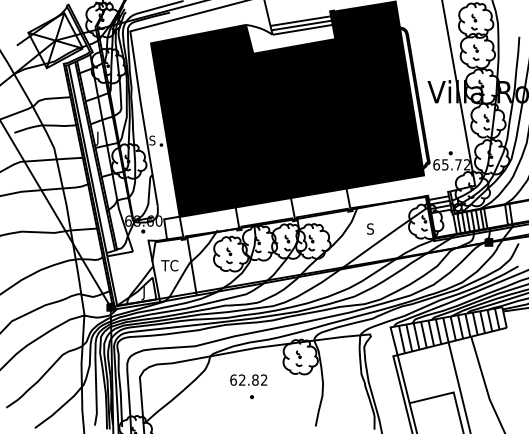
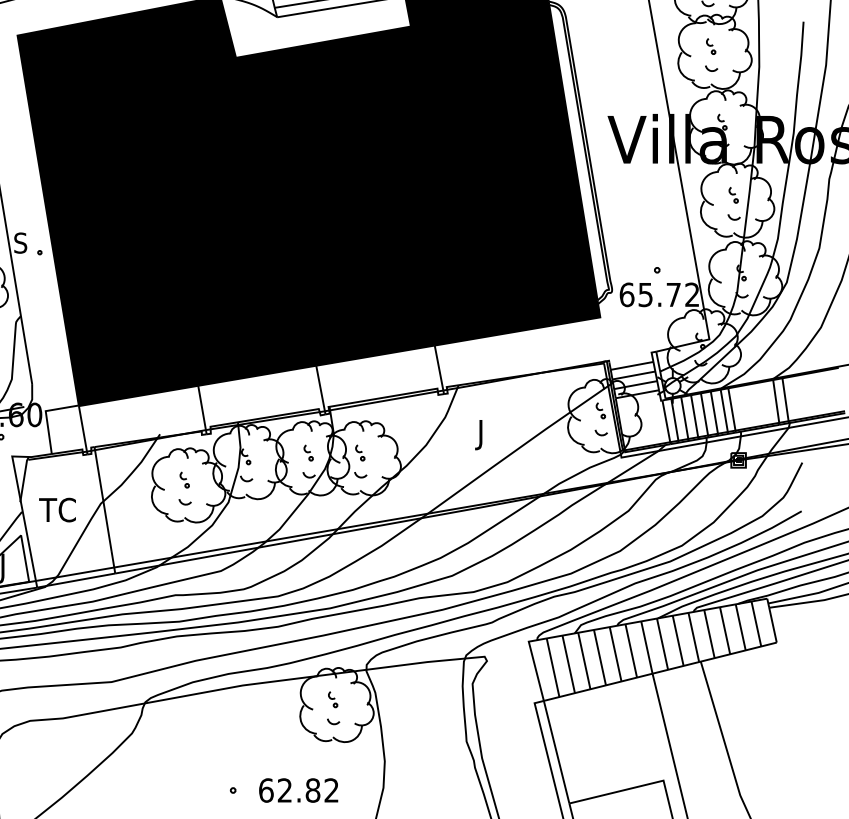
text: (369, 230) -> (483, 434), S -> J
text: (248, 379) -> (298, 789), moved

